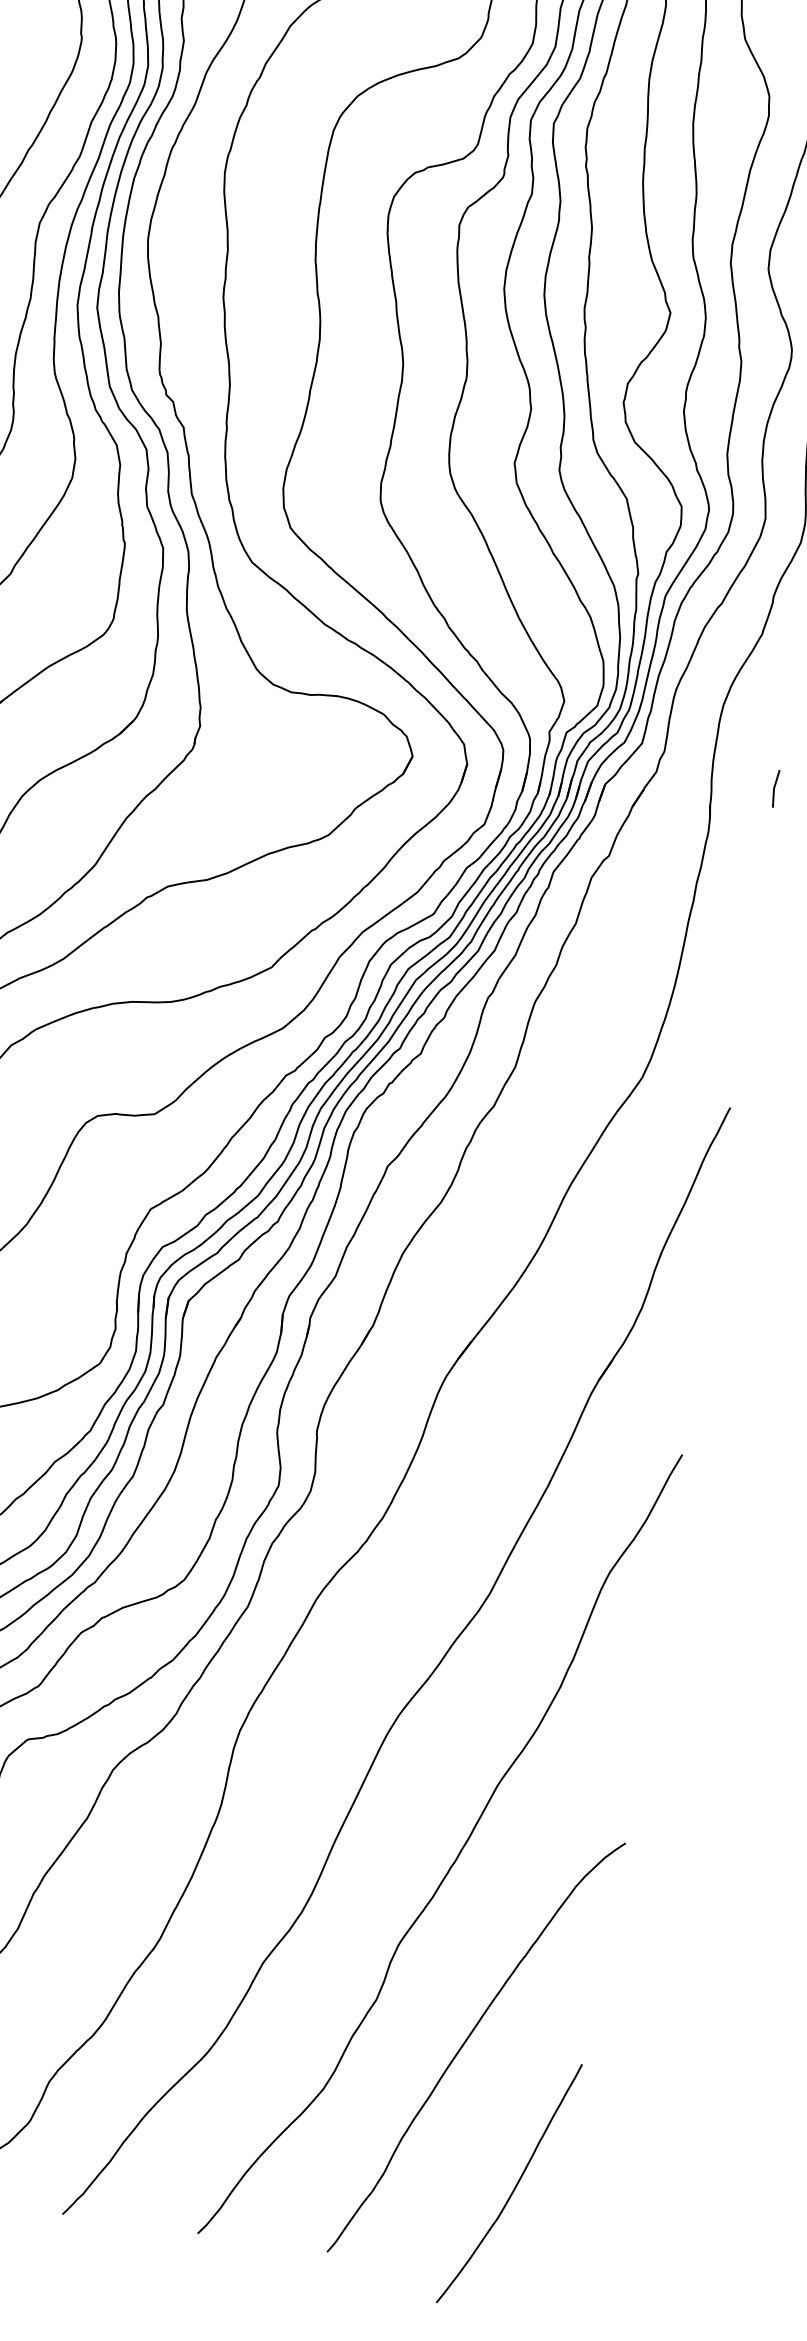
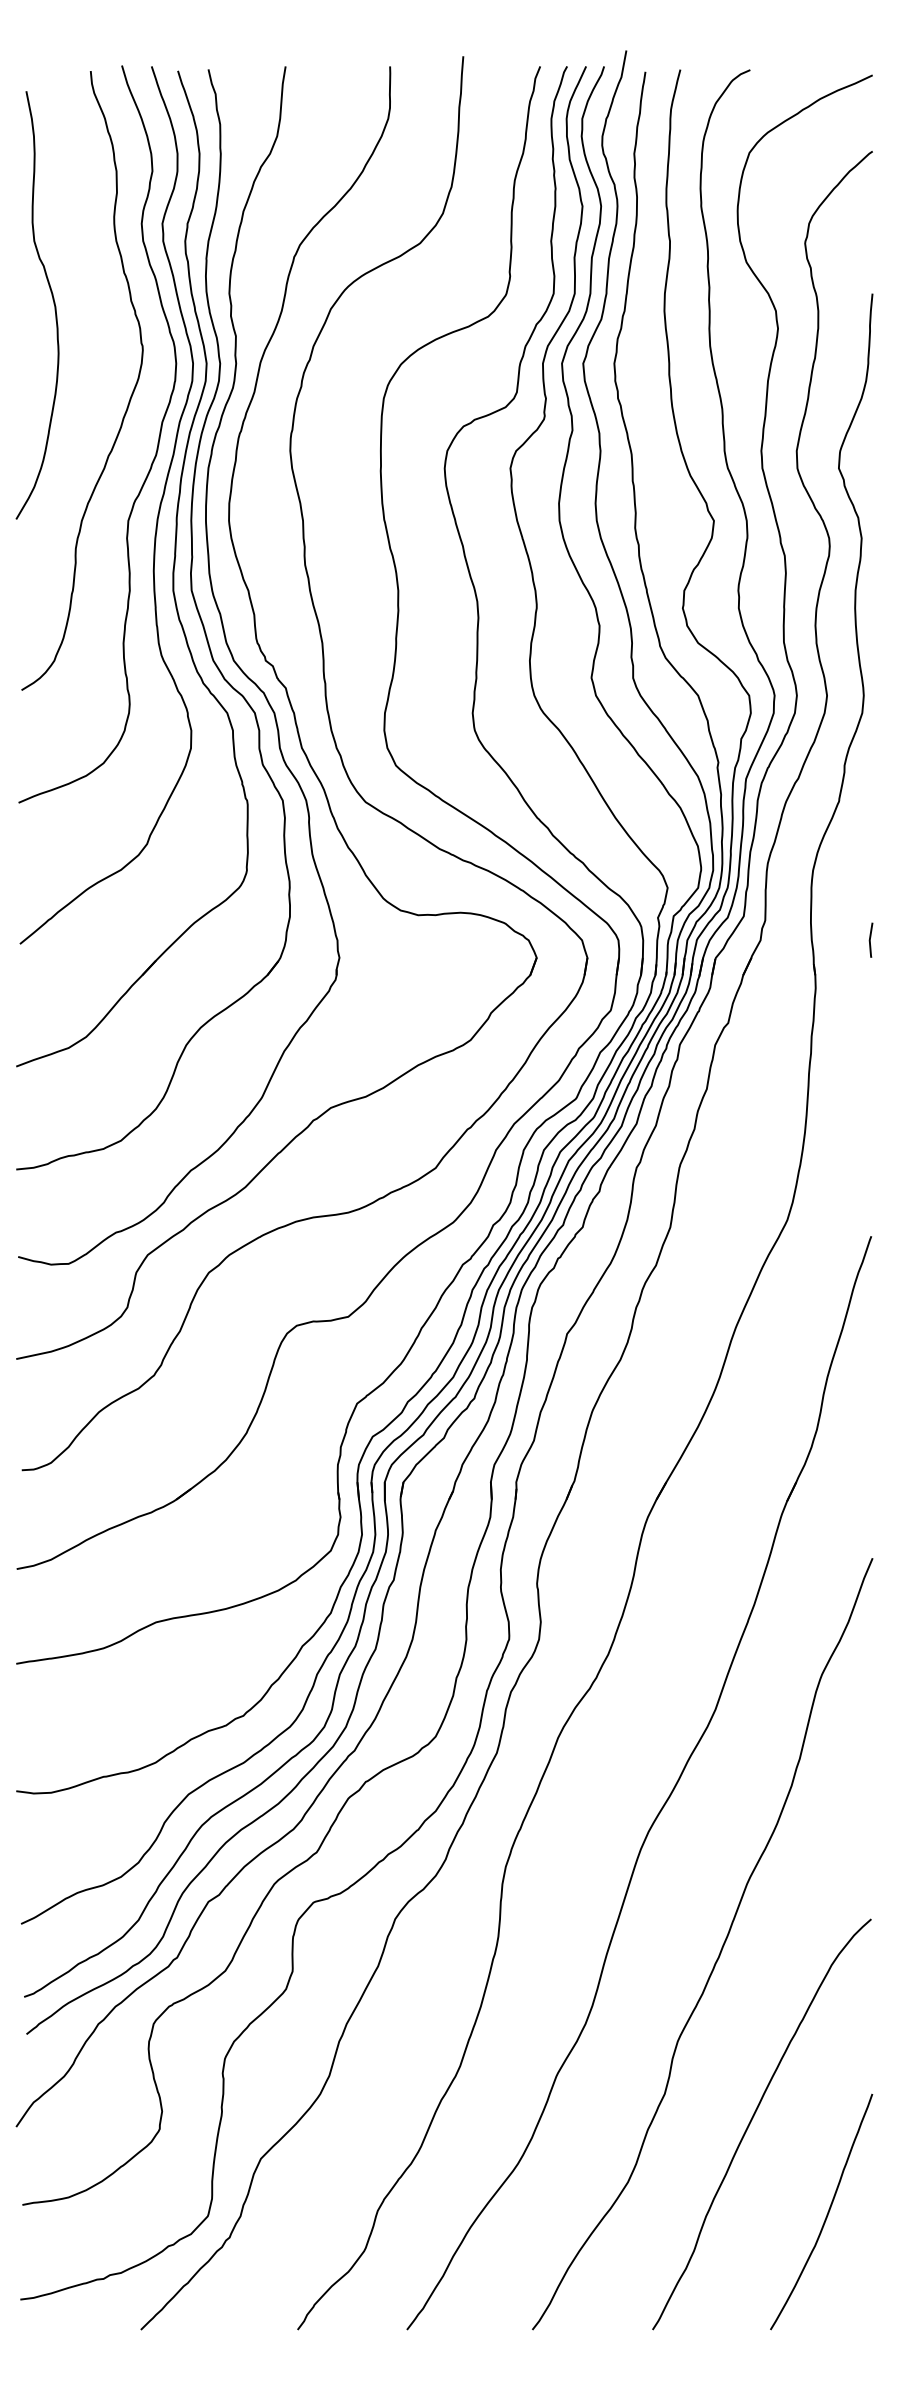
curve: (514, 2187) -> (826, 2214), moved

